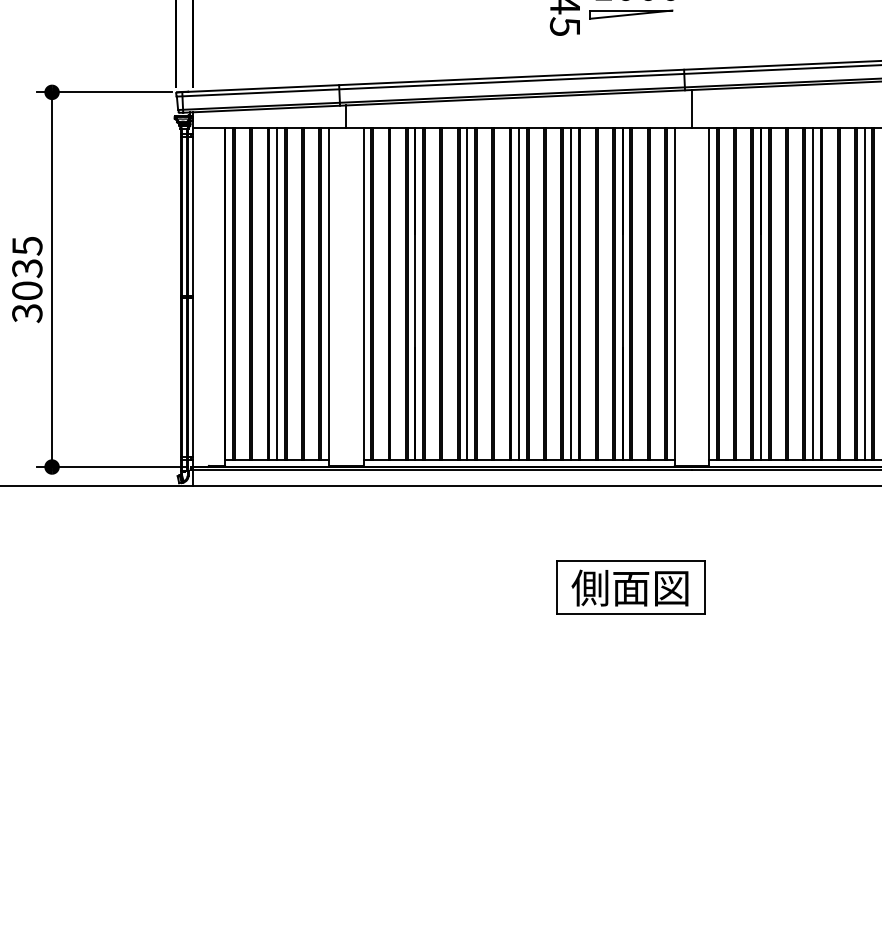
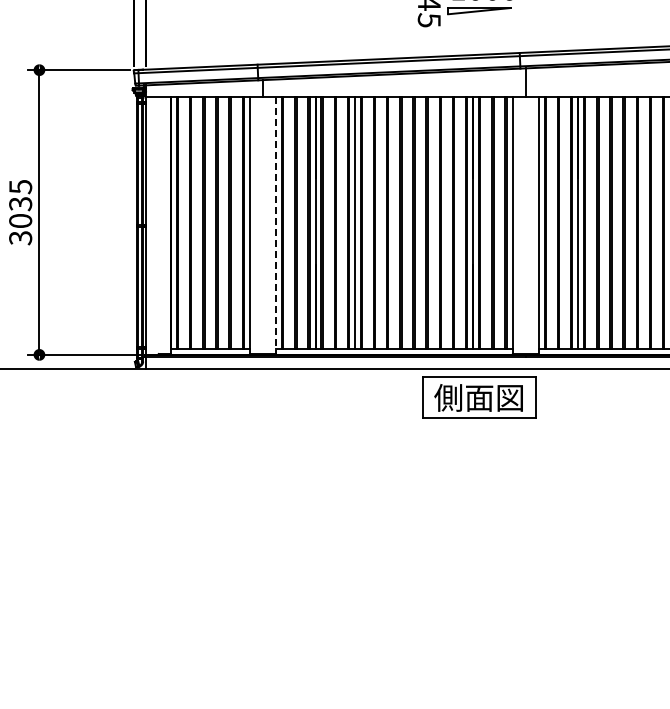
line: (277, 294) -> (210, 223), removed
line: (519, 294) -> (394, 223), removed
line: (570, 294) -> (433, 223), removed
line: (812, 294) -> (617, 223), removed
line: (864, 294) -> (656, 223), removed
line: (364, 296) -> (276, 225), solid -> dashed
part: (631, 587) -> (479, 397), moved

